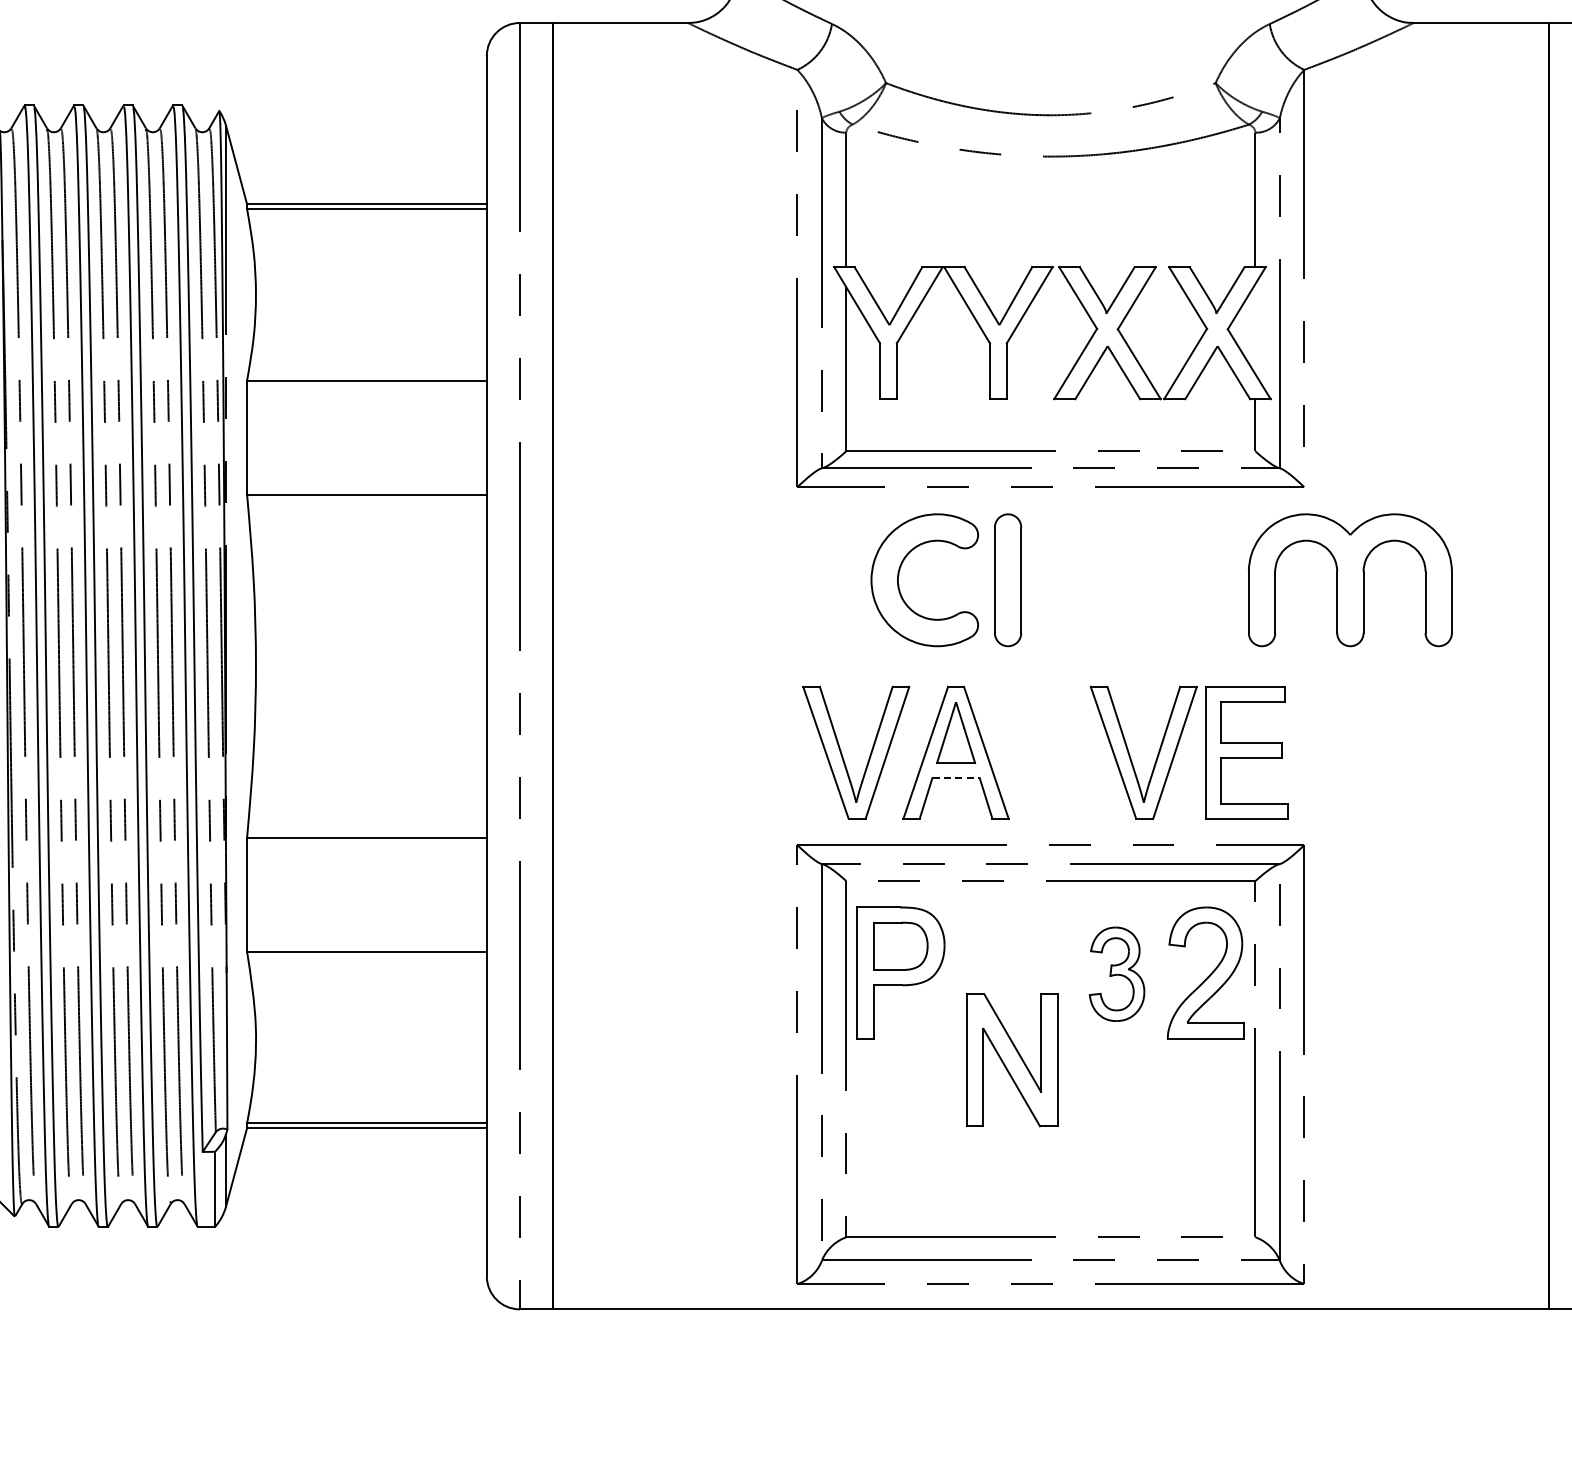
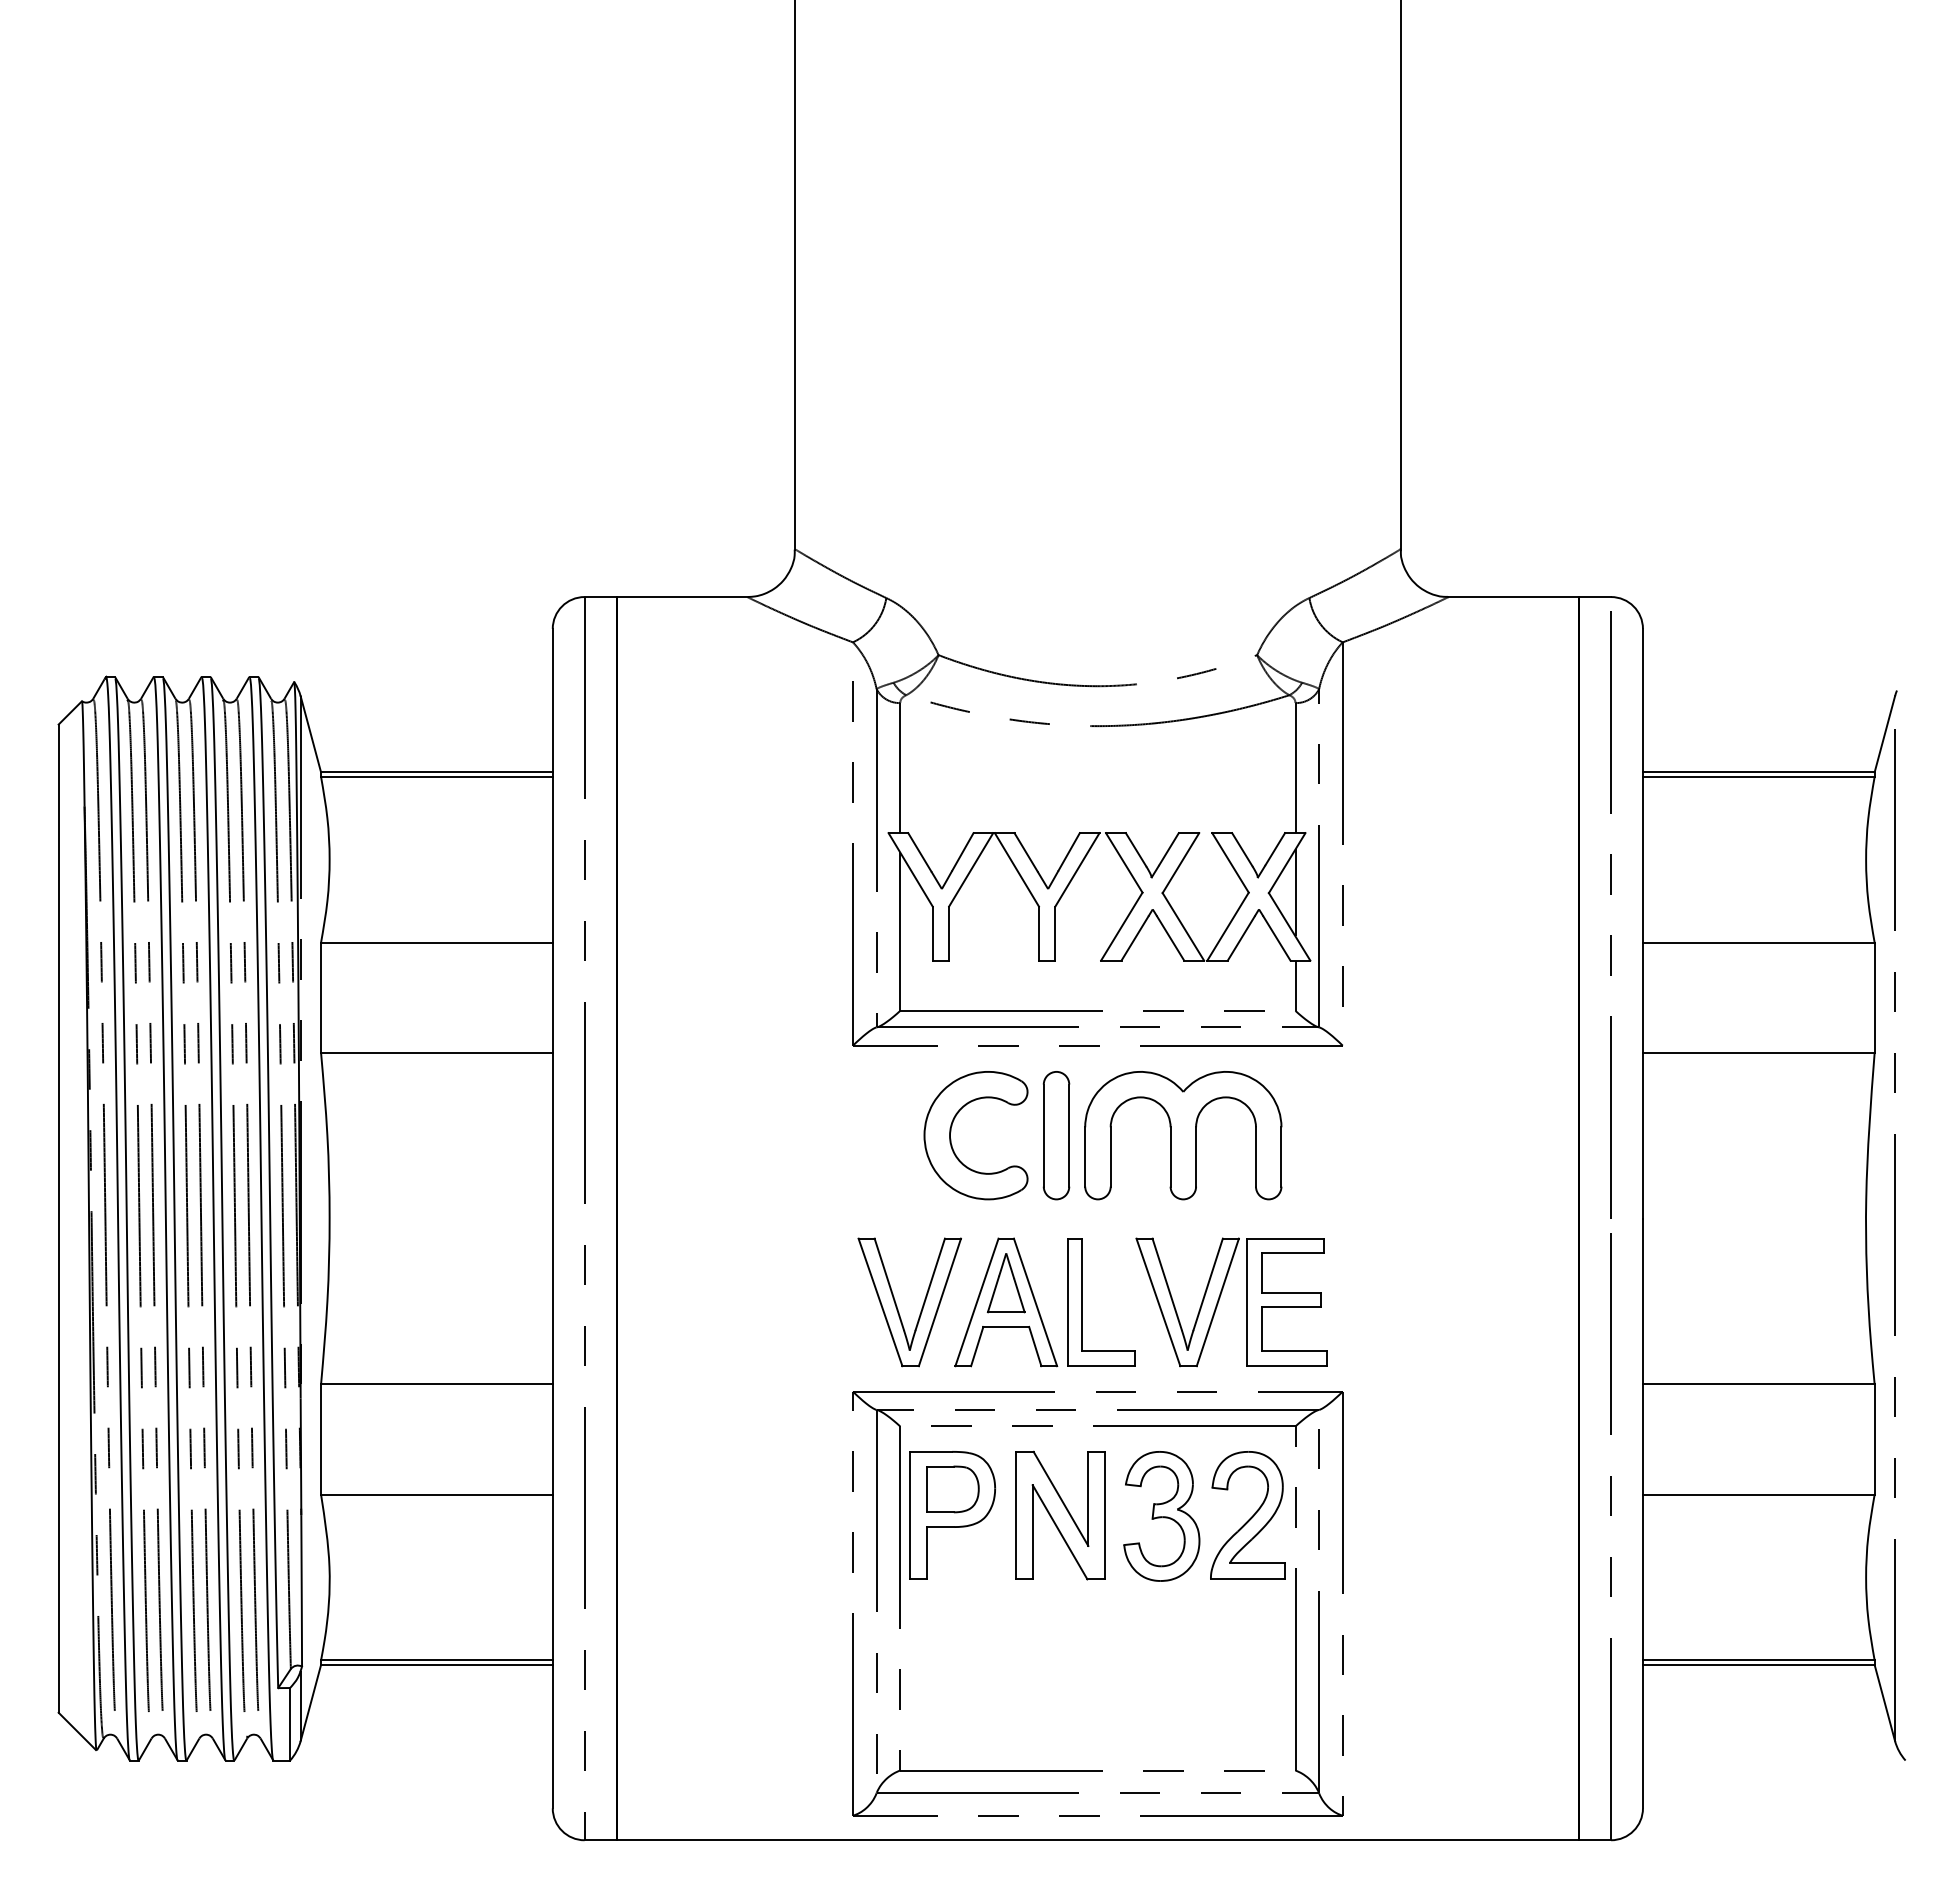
line: (1255, 328) -> (1295, 892), added
part: (1350, 580) -> (1183, 1135), moved
part: (1034, 752) -> (1082, 1302), added
line: (956, 777) -> (1006, 1326), dashed -> solid
part: (1116, 974) -> (1161, 1516), size x1.43
part: (1012, 1060) -> (1060, 1515), moved

